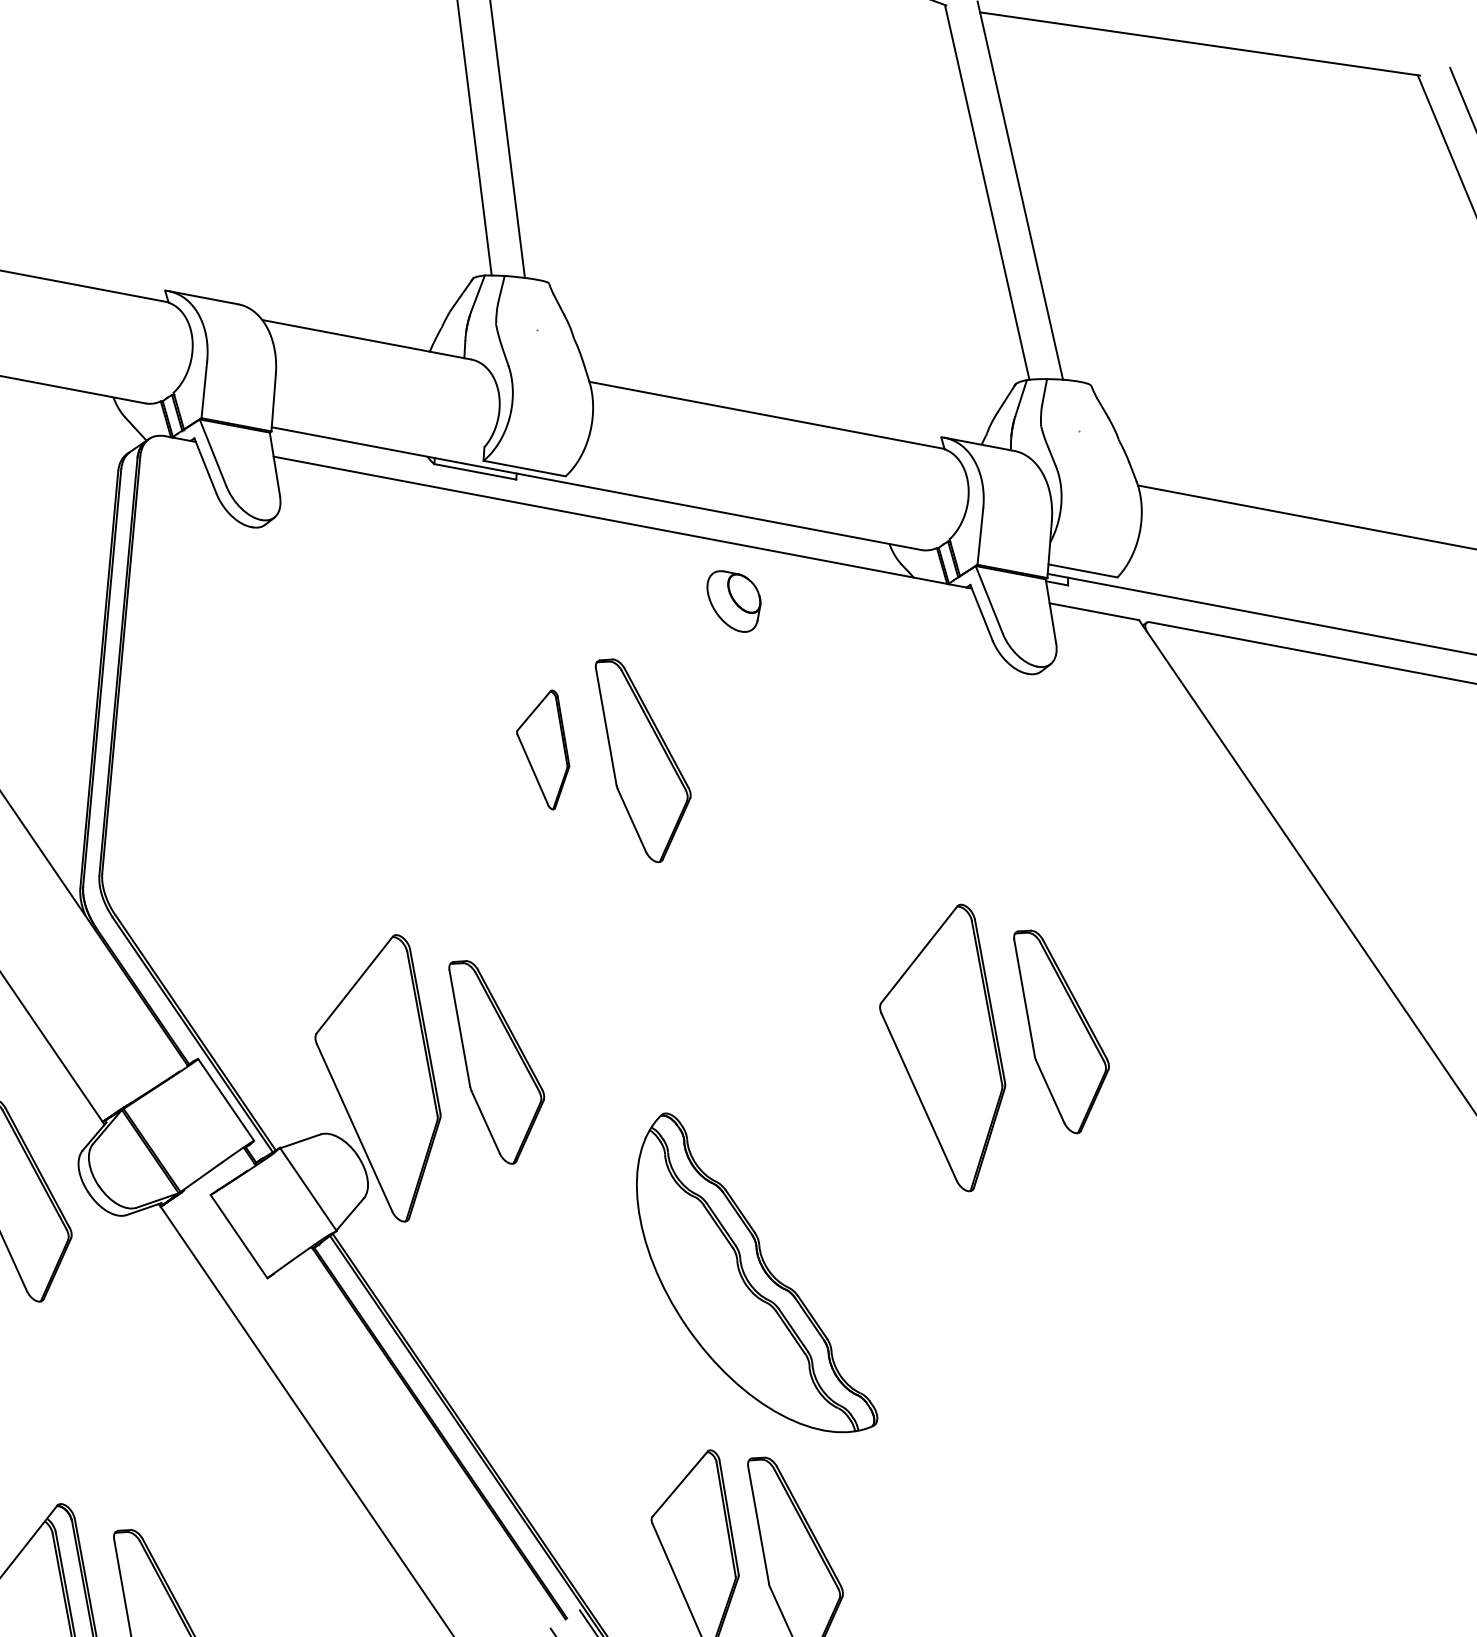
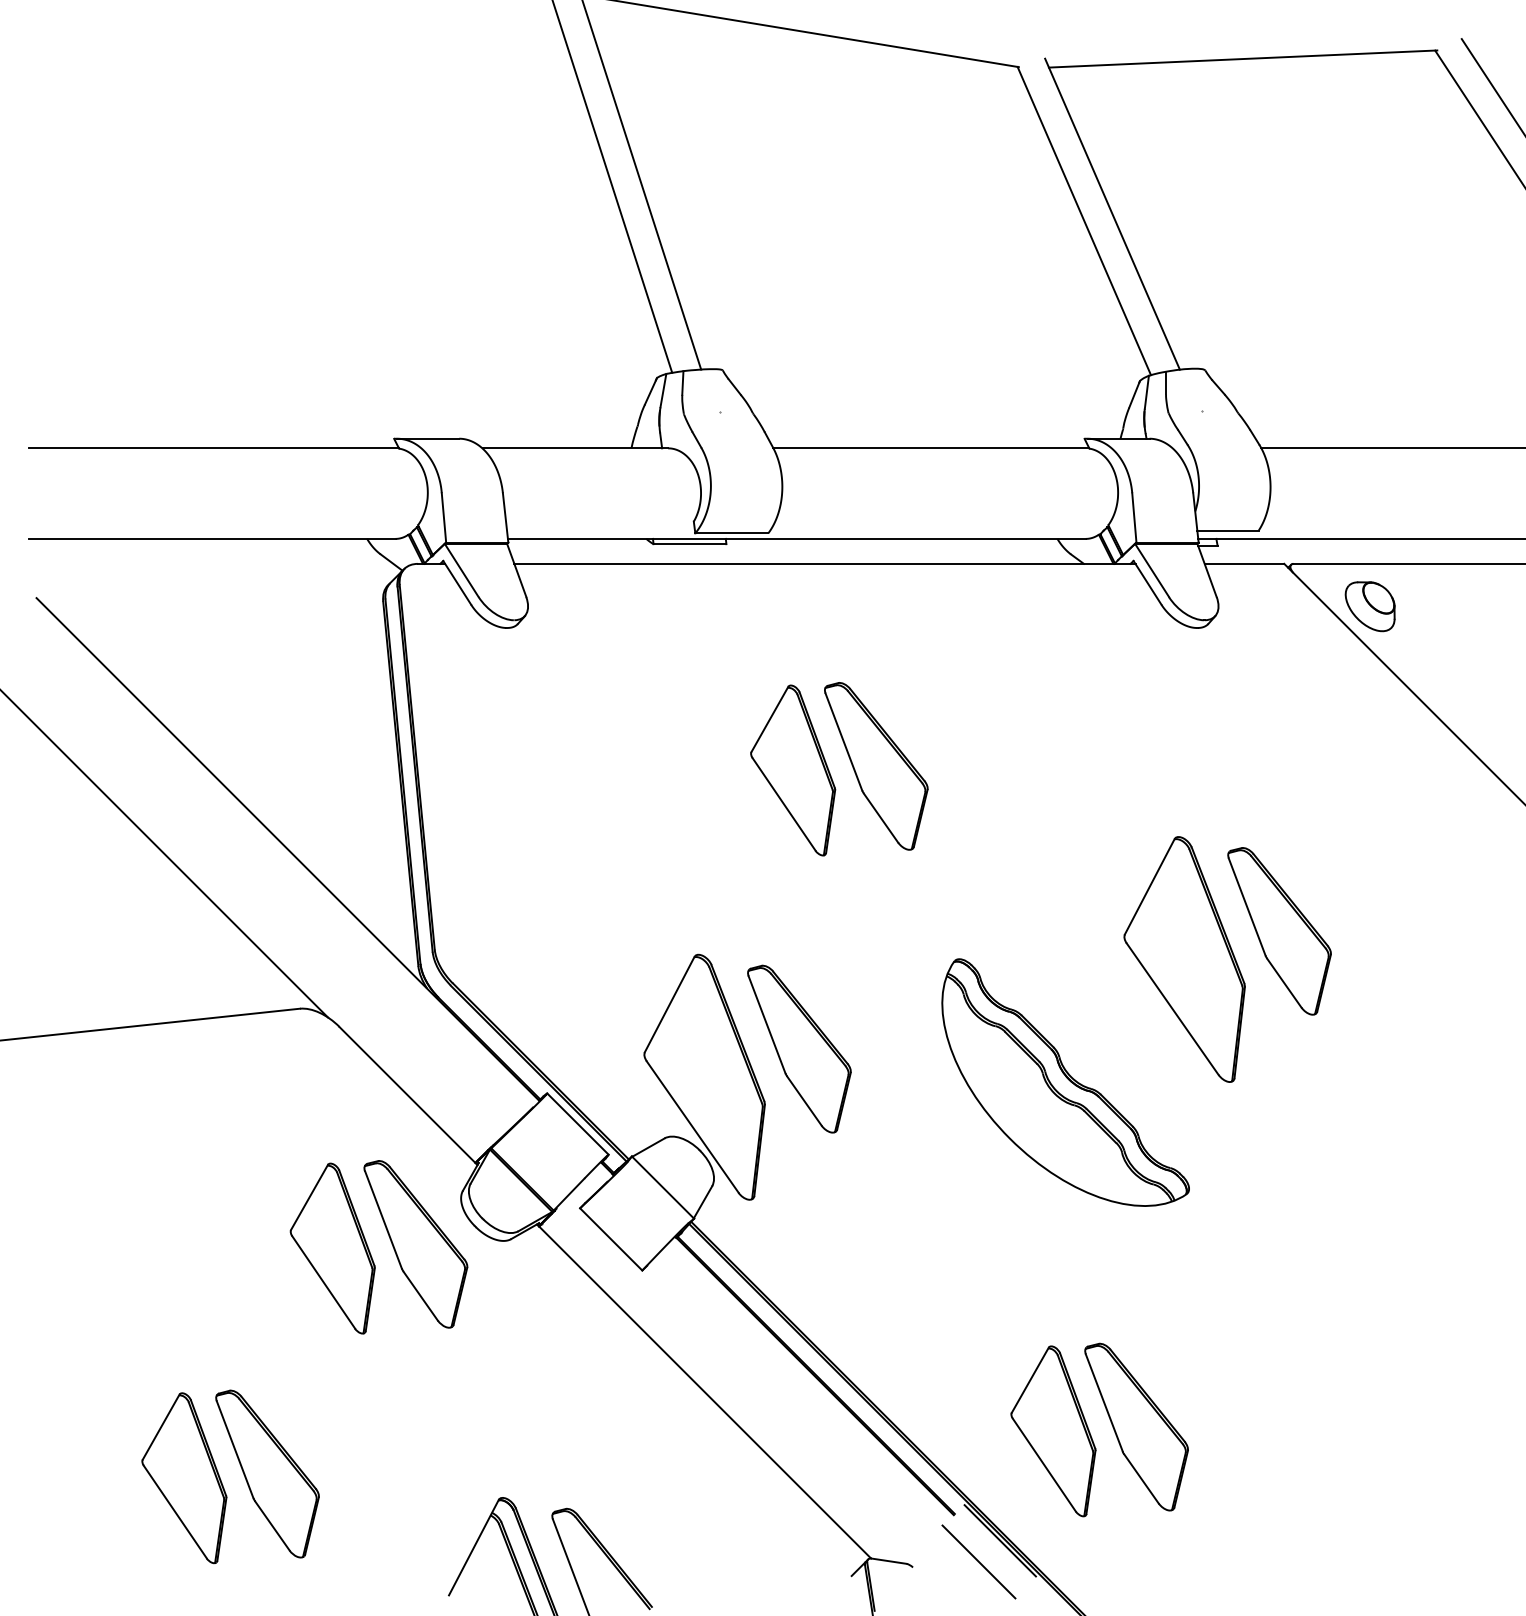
part: (732, 601) -> (1369, 606), moved
part: (543, 748) -> (793, 770), size x1.67
part: (760, 1274) -> (1065, 1082), moved

